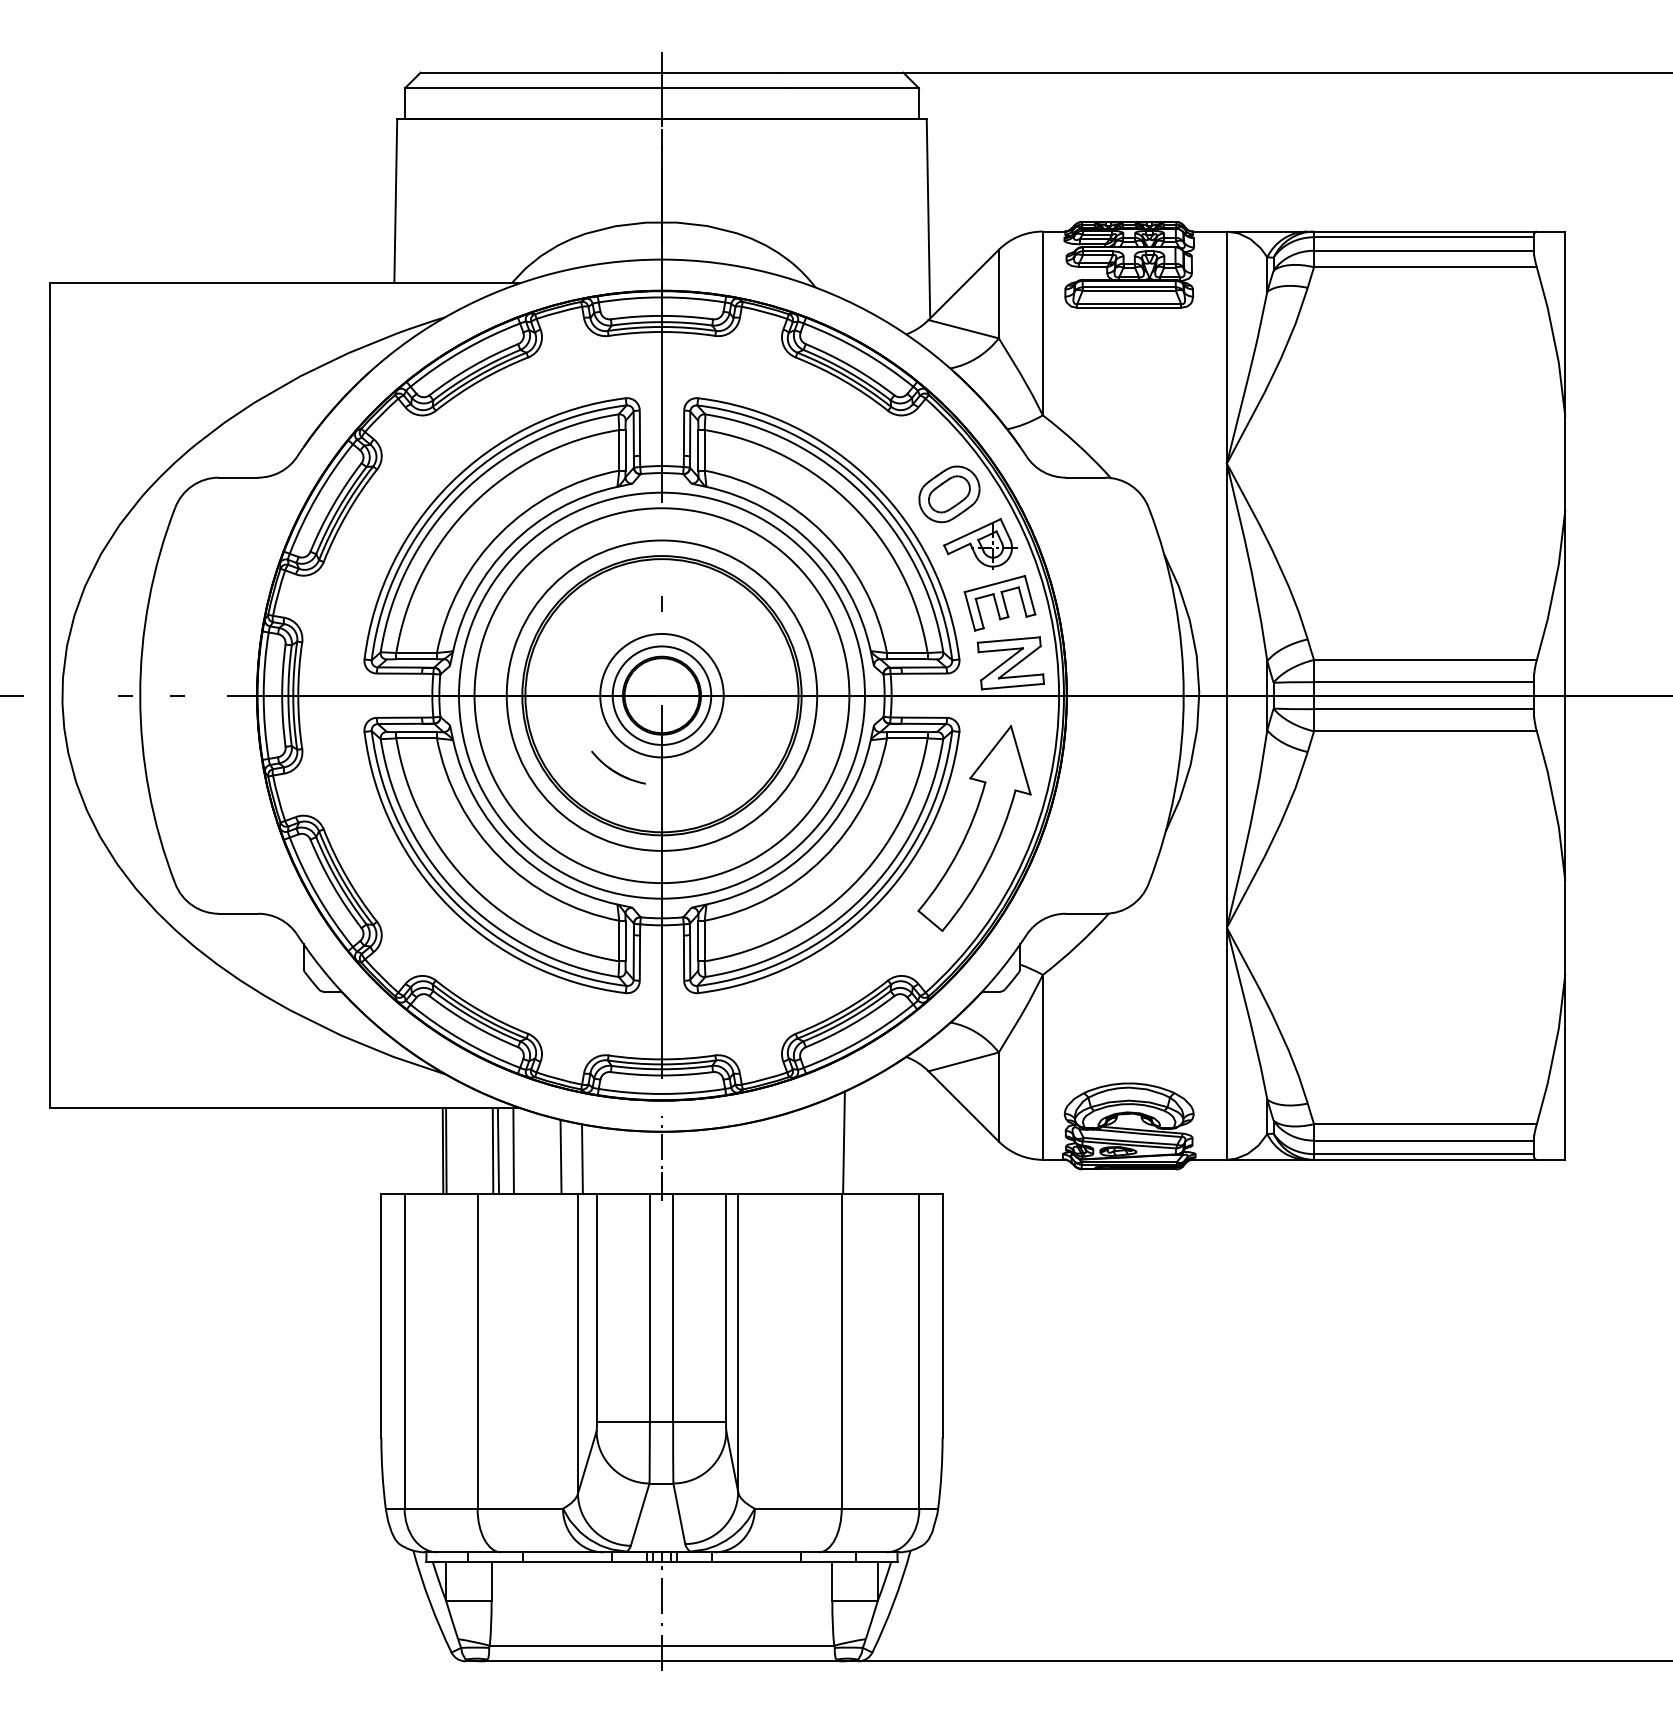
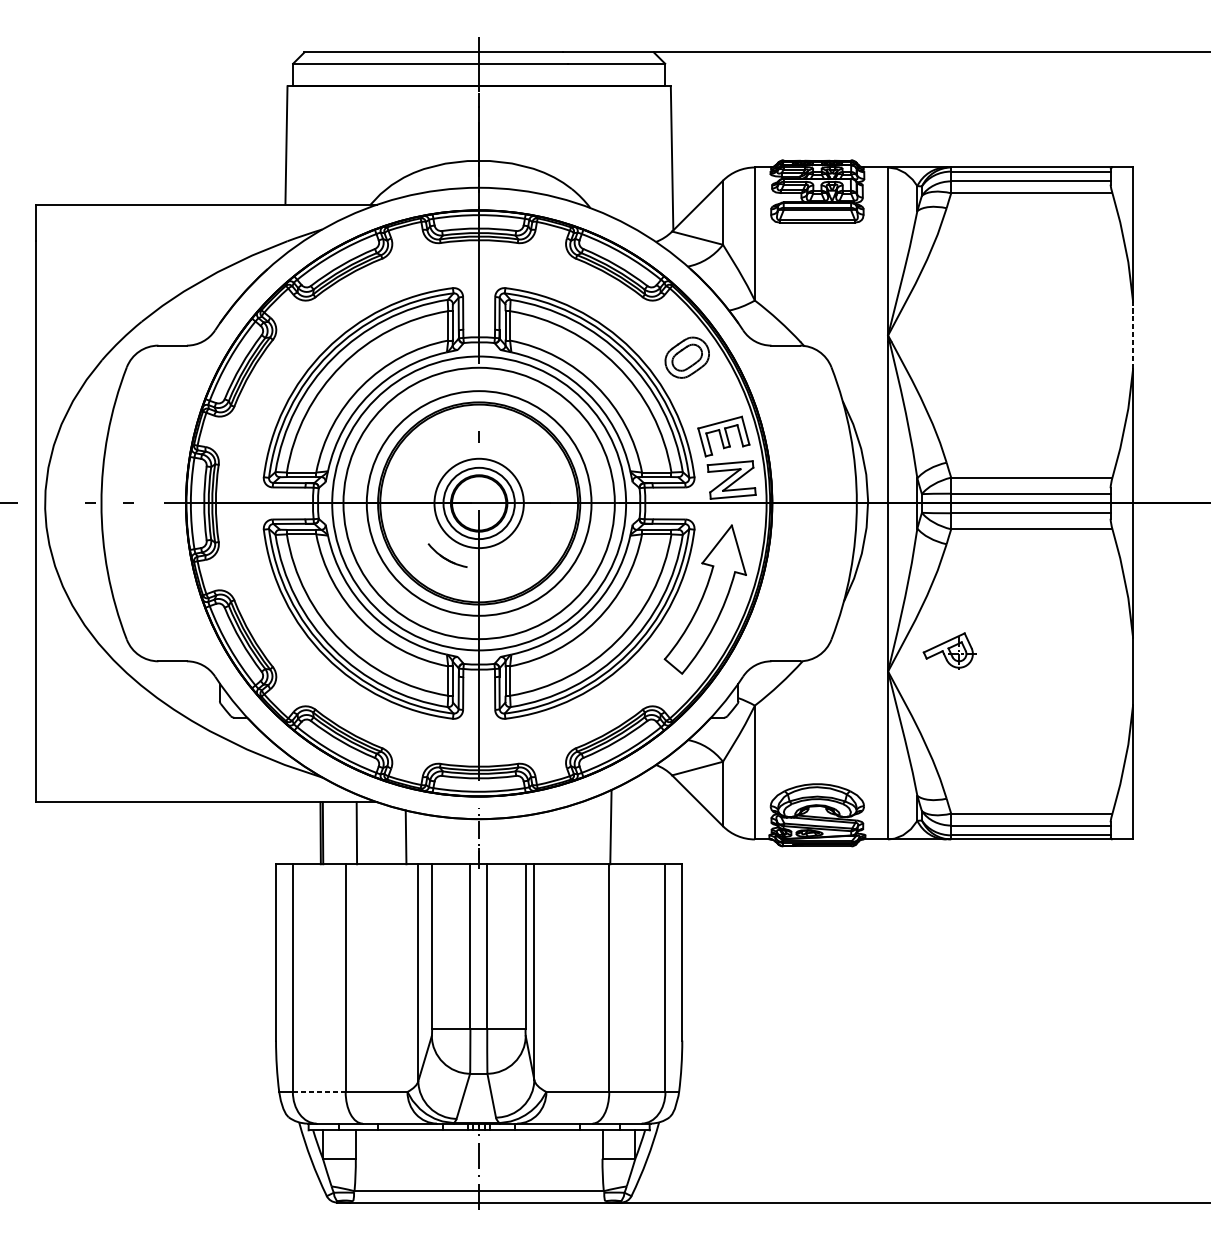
line: (1565, 463) -> (1133, 335), solid -> dashed
part: (980, 543) -> (950, 651), moved
line: (498, 1151) -> (360, 833), removed
line: (513, 1151) -> (371, 833), removed
line: (582, 1159) -> (421, 839), removed
line: (441, 1508) -> (319, 1091), solid -> dashed

